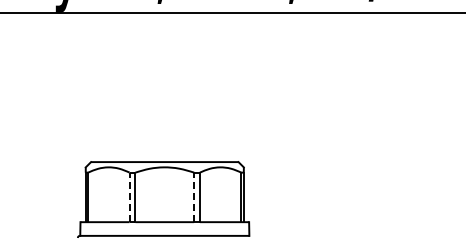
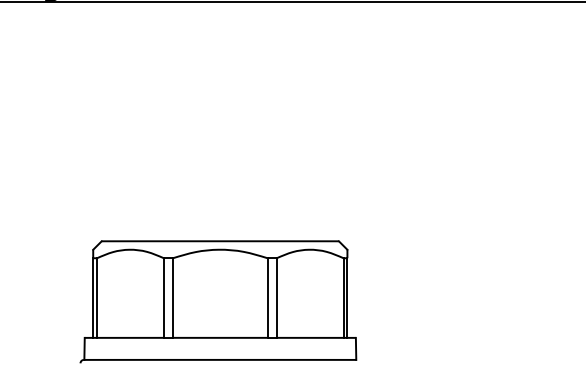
line: (129, 197) -> (163, 298), dashed -> solid
line: (194, 197) -> (268, 298), dashed -> solid

